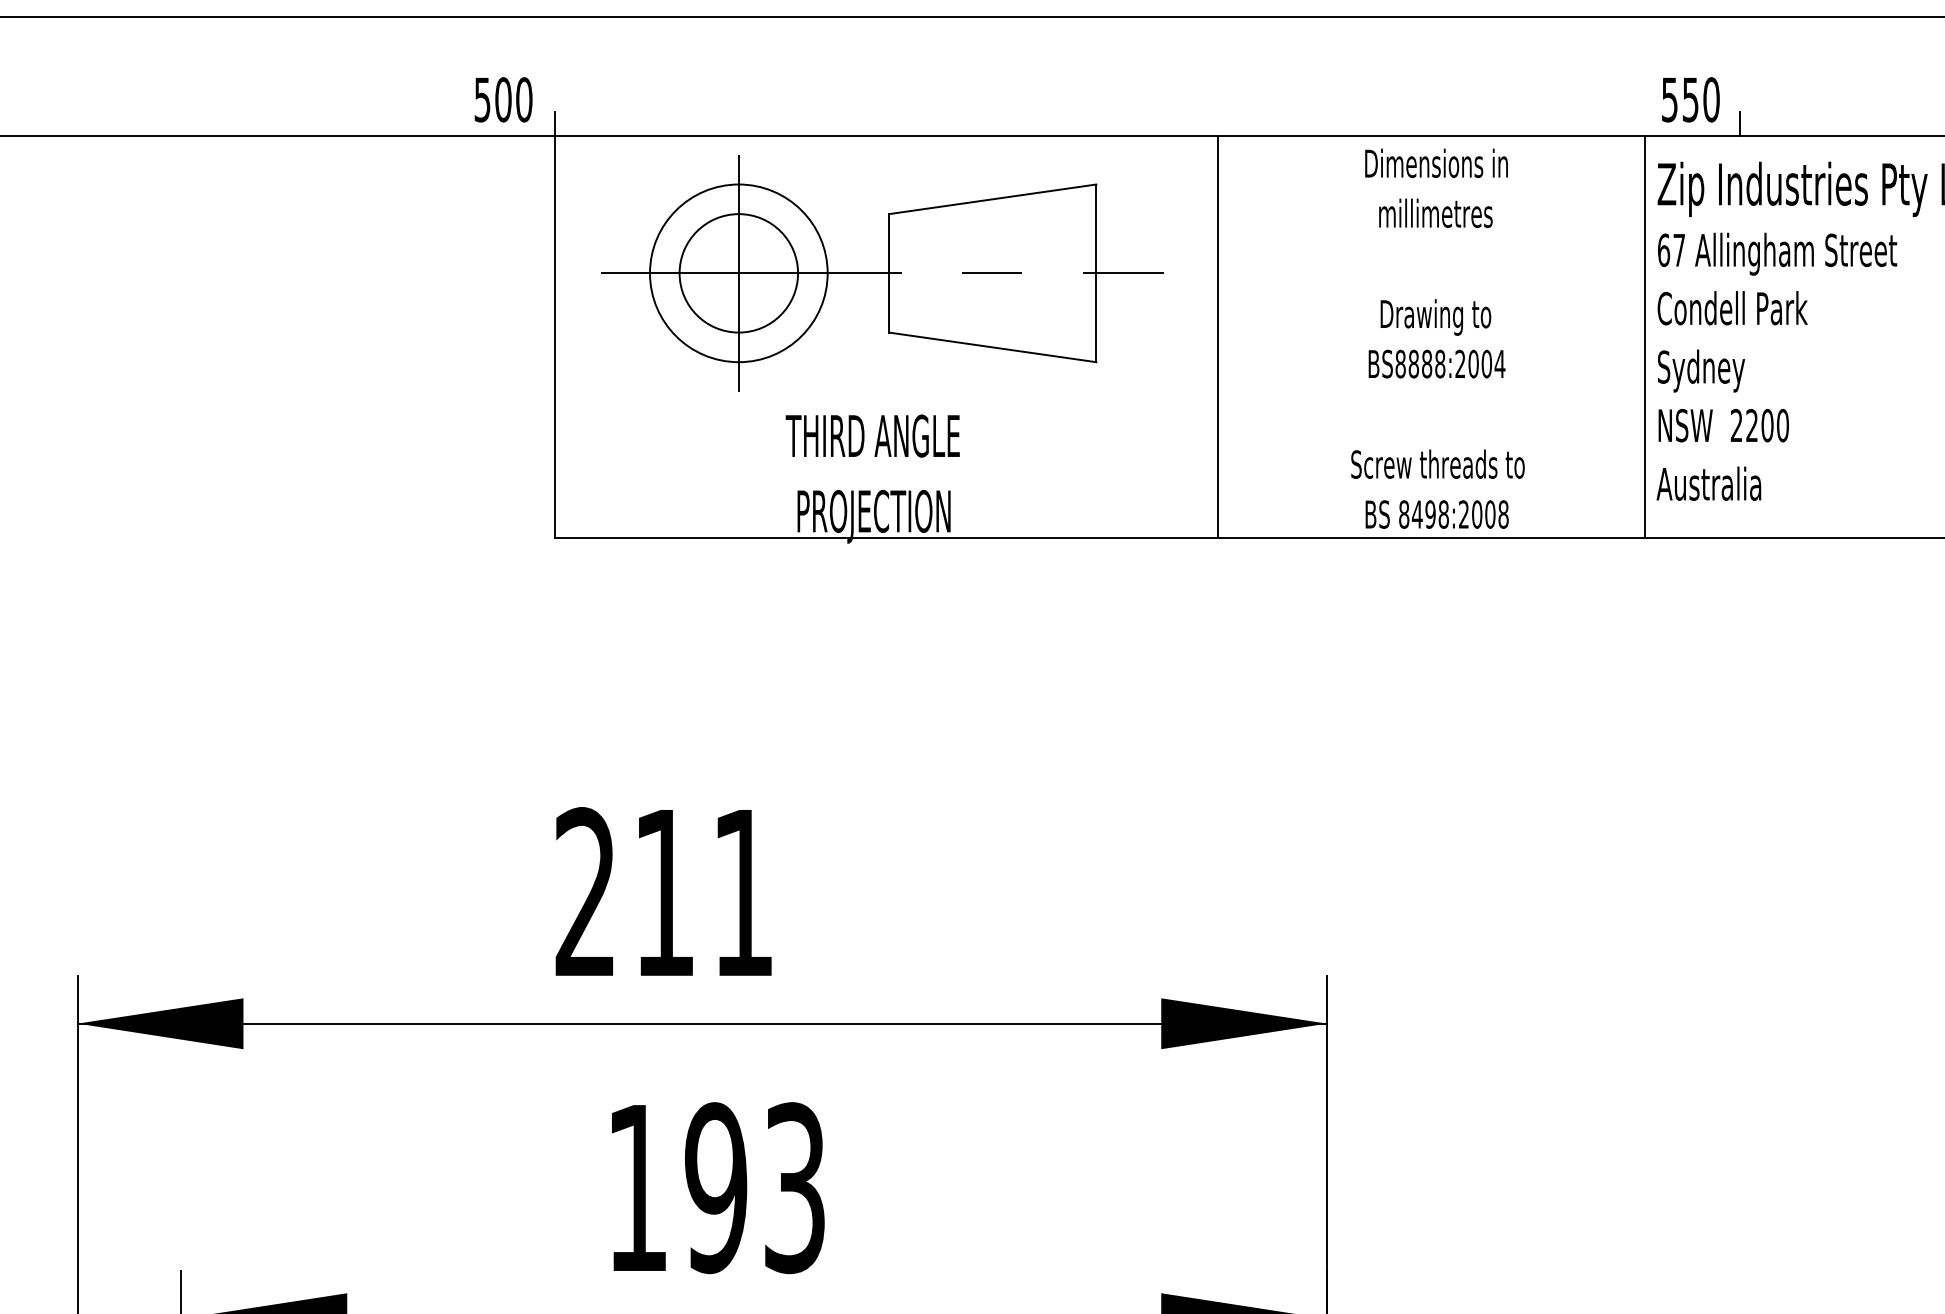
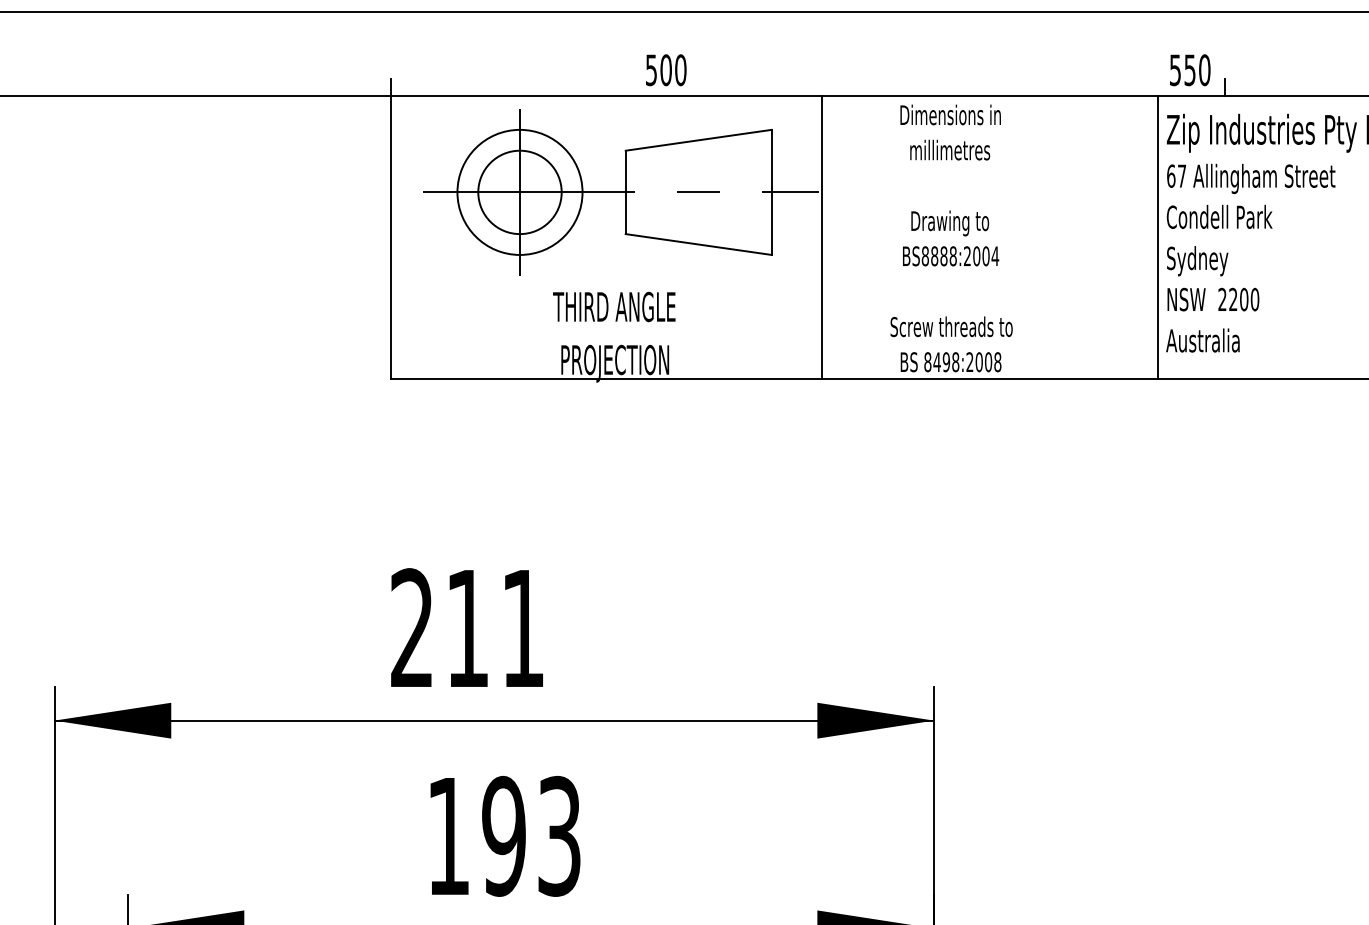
text: (503, 99) -> (666, 70), moved
line: (1218, 336) -> (822, 236), moved
text: (1437, 338) -> (951, 238), moved

